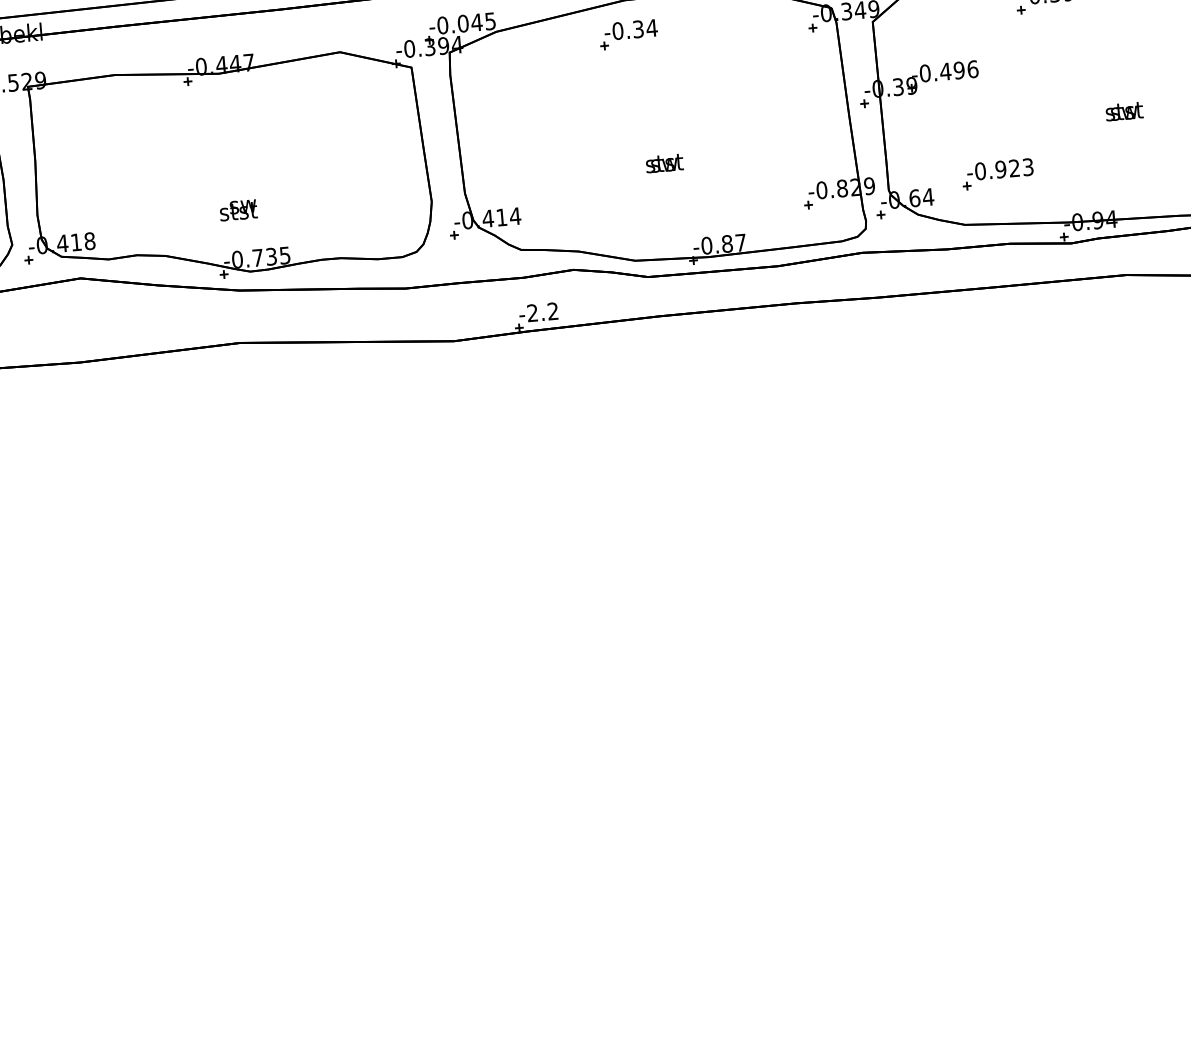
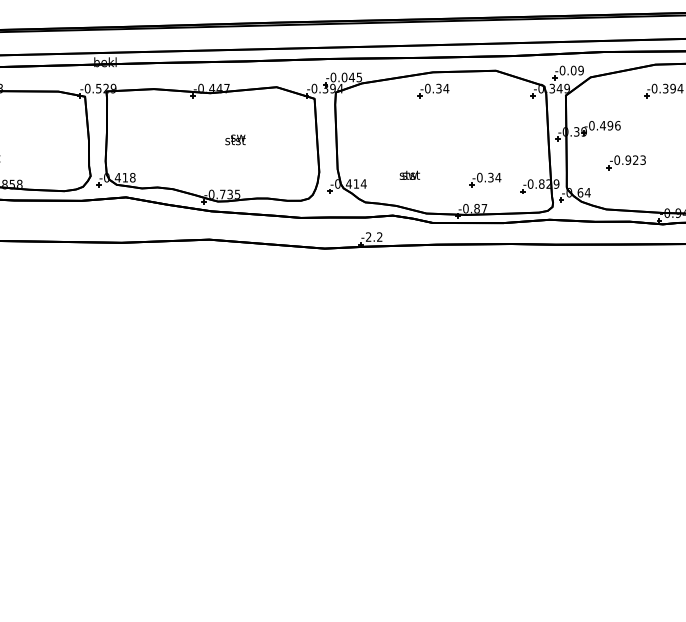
text: (663, 161) -> (409, 174), moved
part: (996, 174) -> (625, 162), moved
part: (738, 188) -> (485, 179), added
text: (238, 209) -> (235, 139), moved

